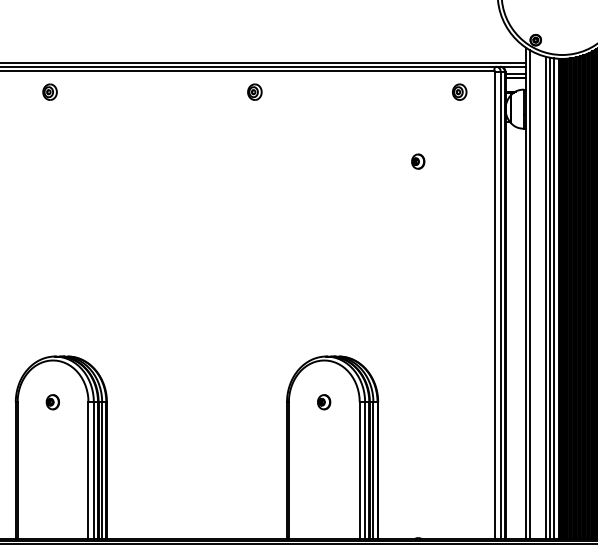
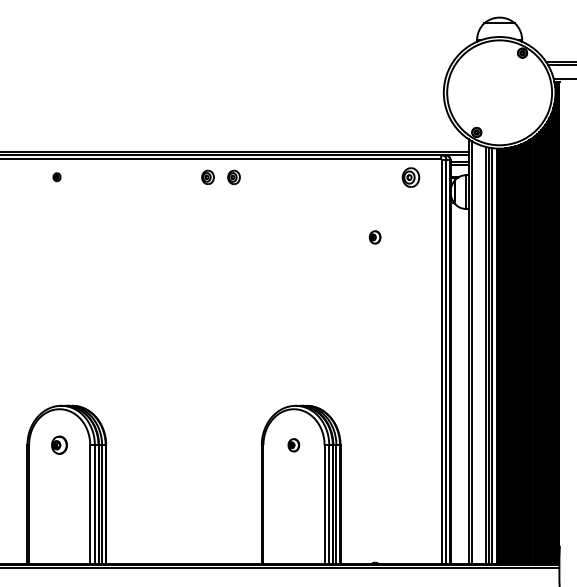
part: (49, 91) -> (56, 176), size x0.6
part: (224, 91) -> (207, 176), added
part: (459, 91) -> (410, 176), size x1.4
part: (52, 402) -> (59, 445), size x1.4

